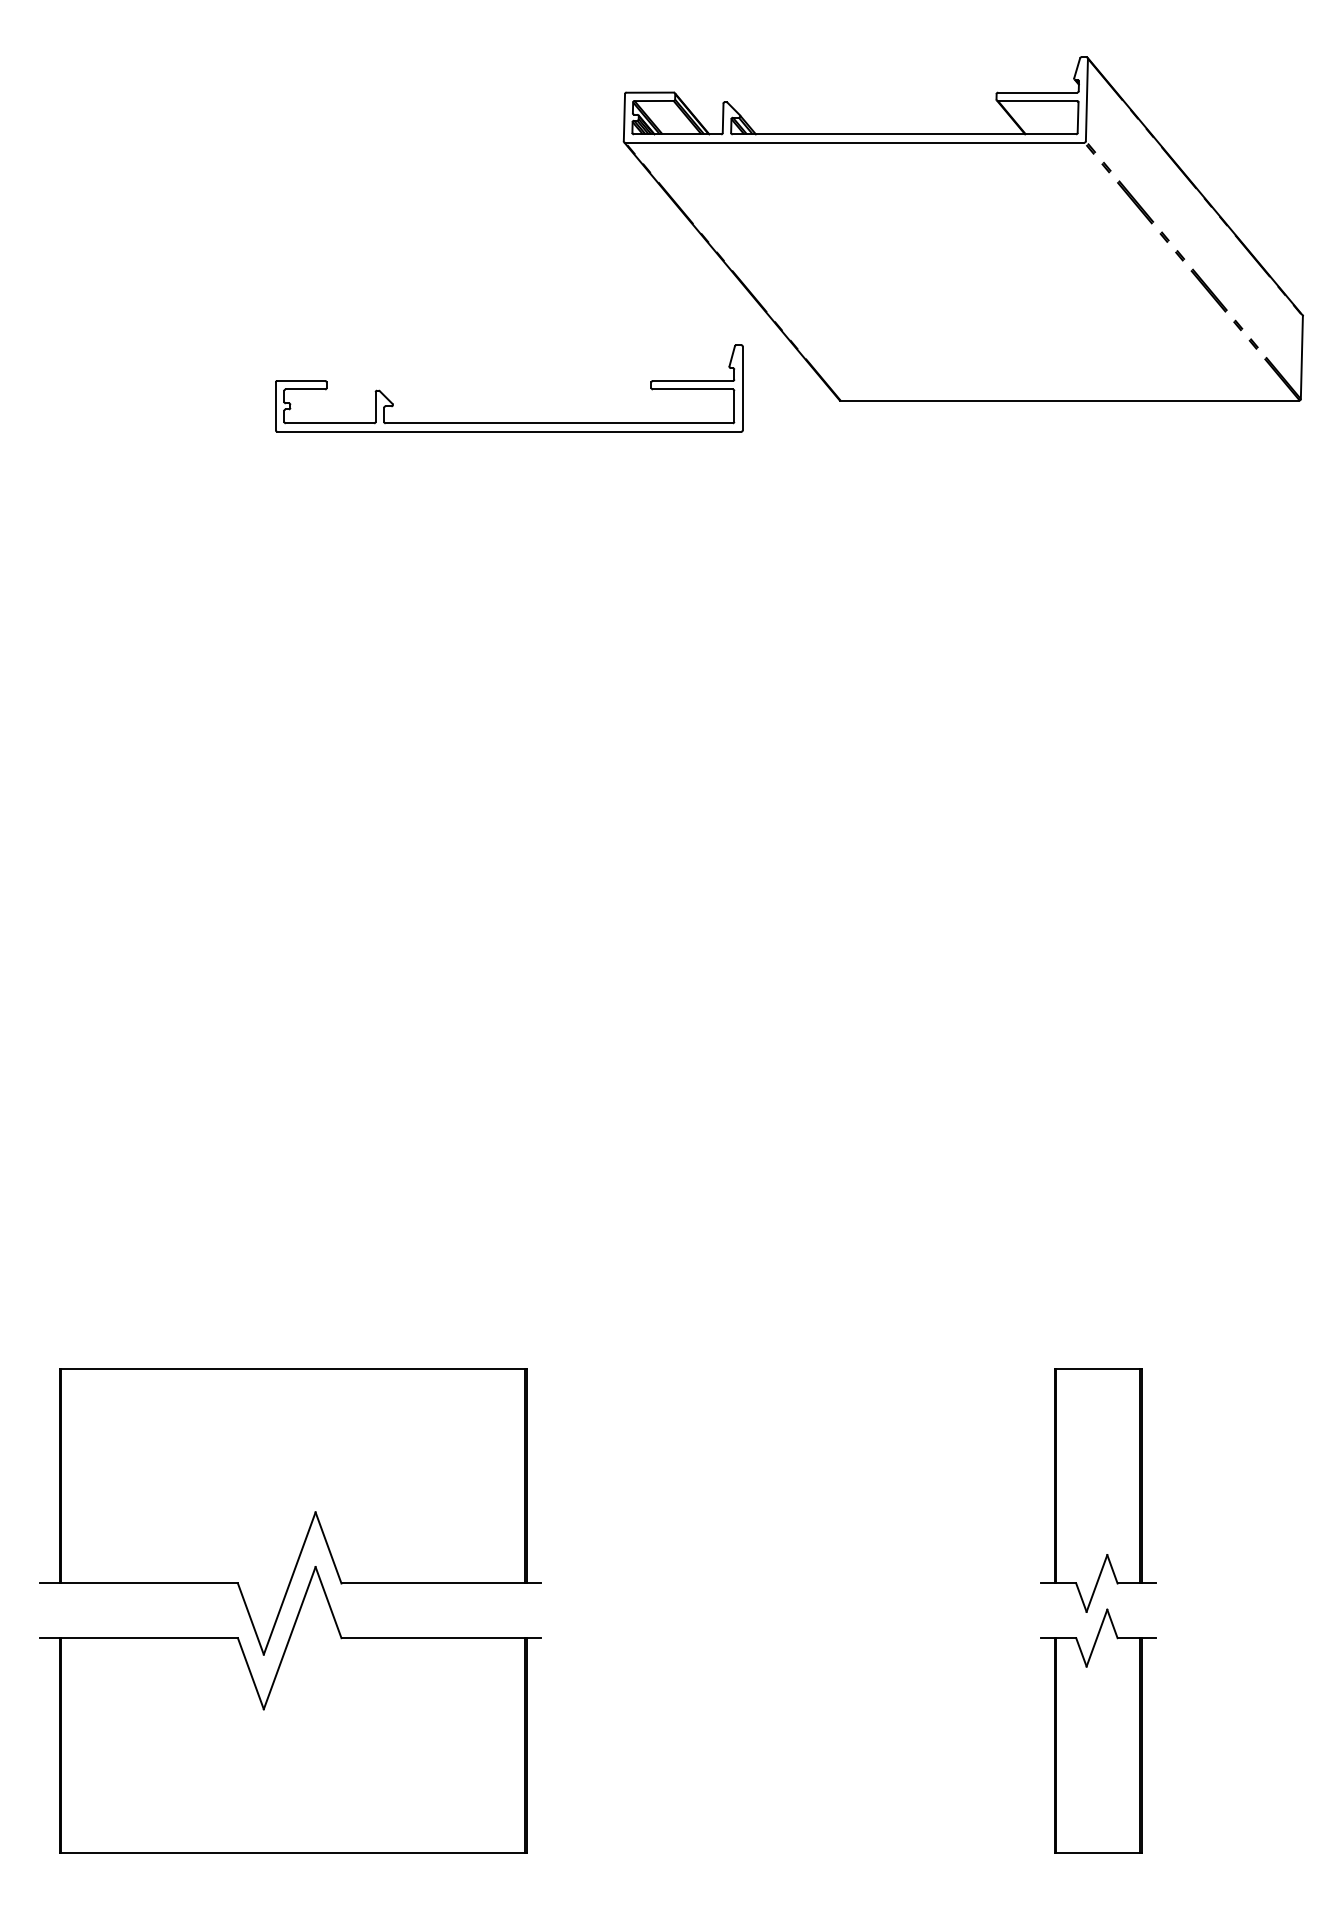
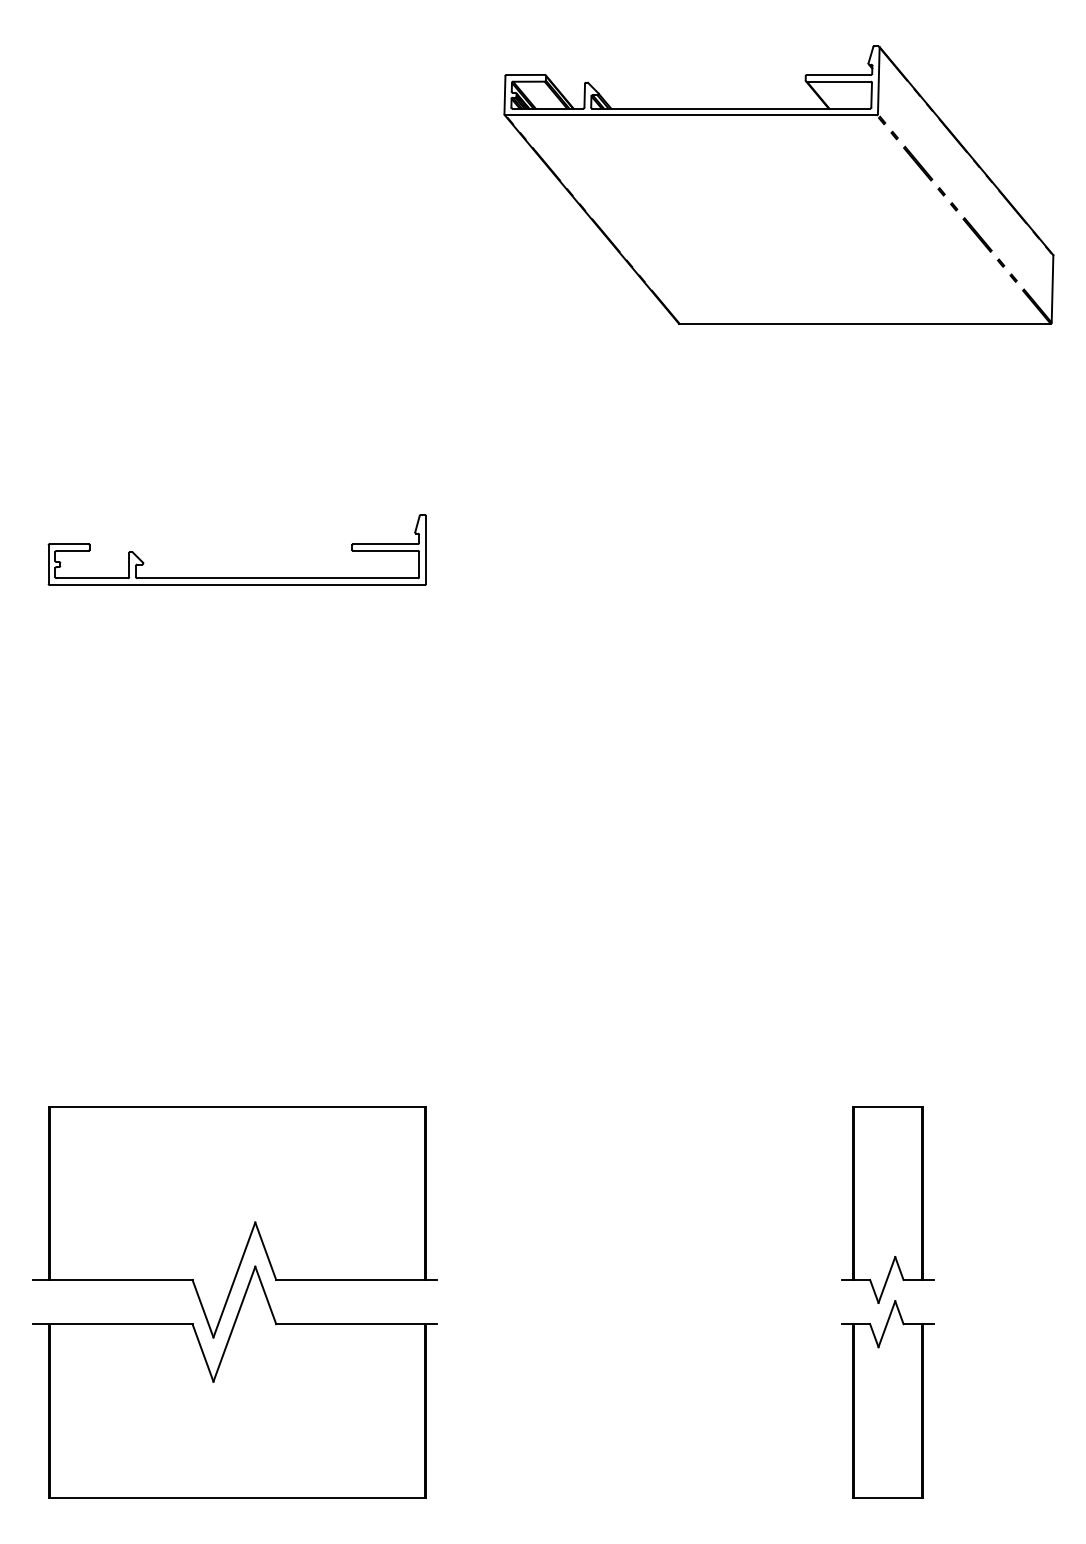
part: (509, 422) -> (237, 577), moved

